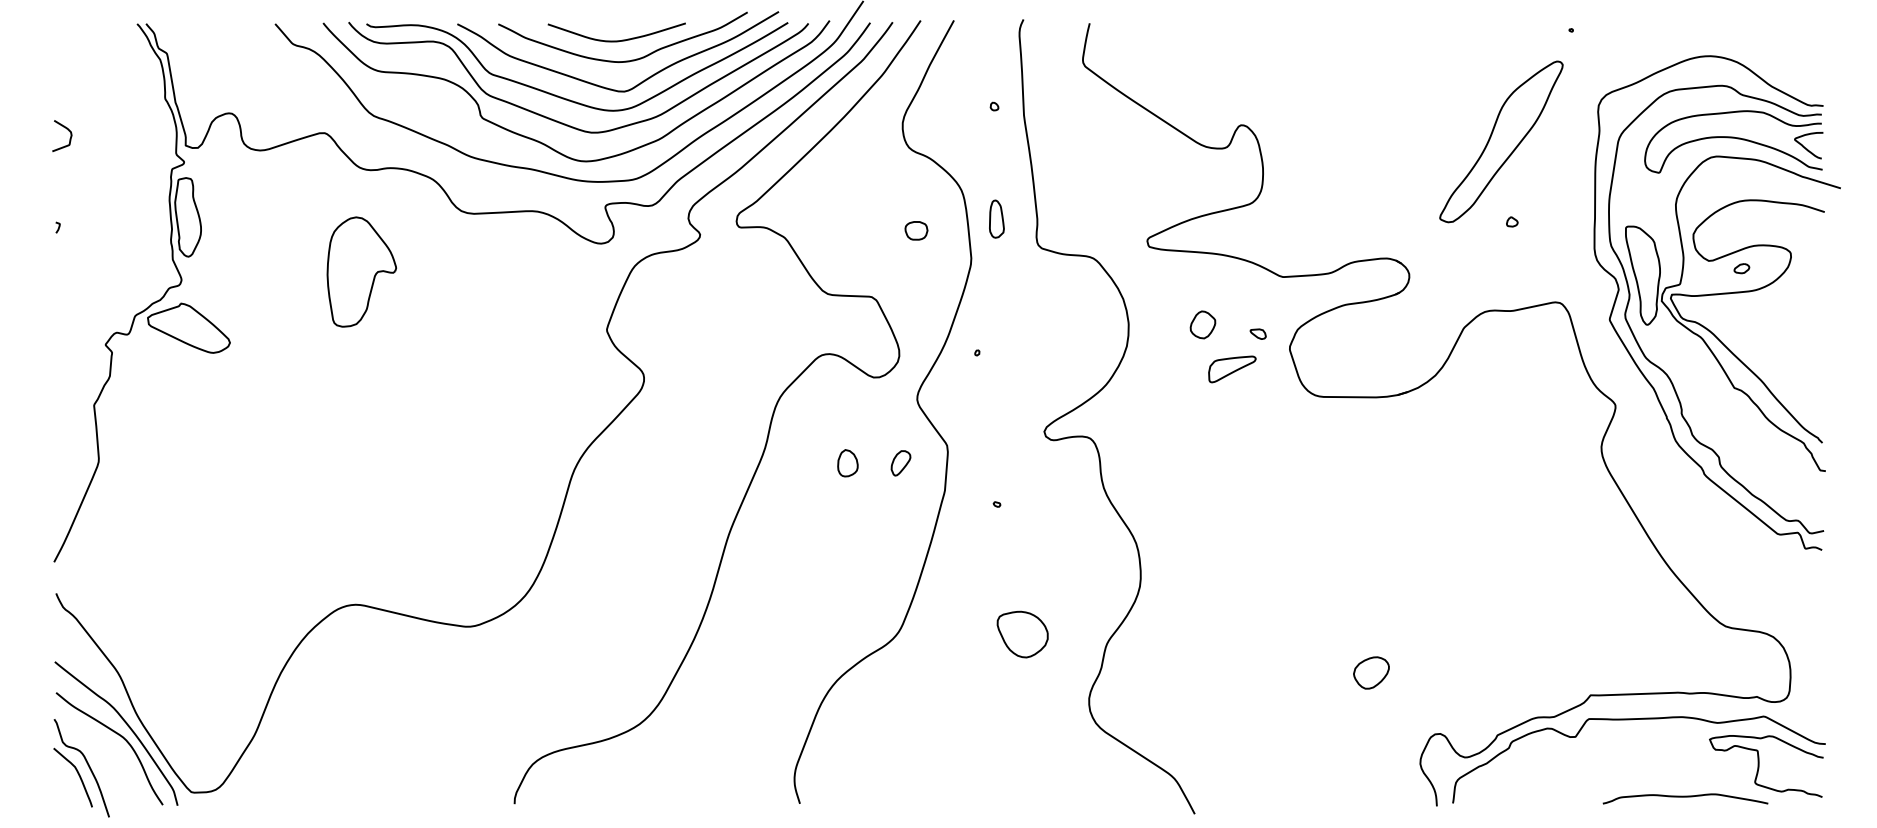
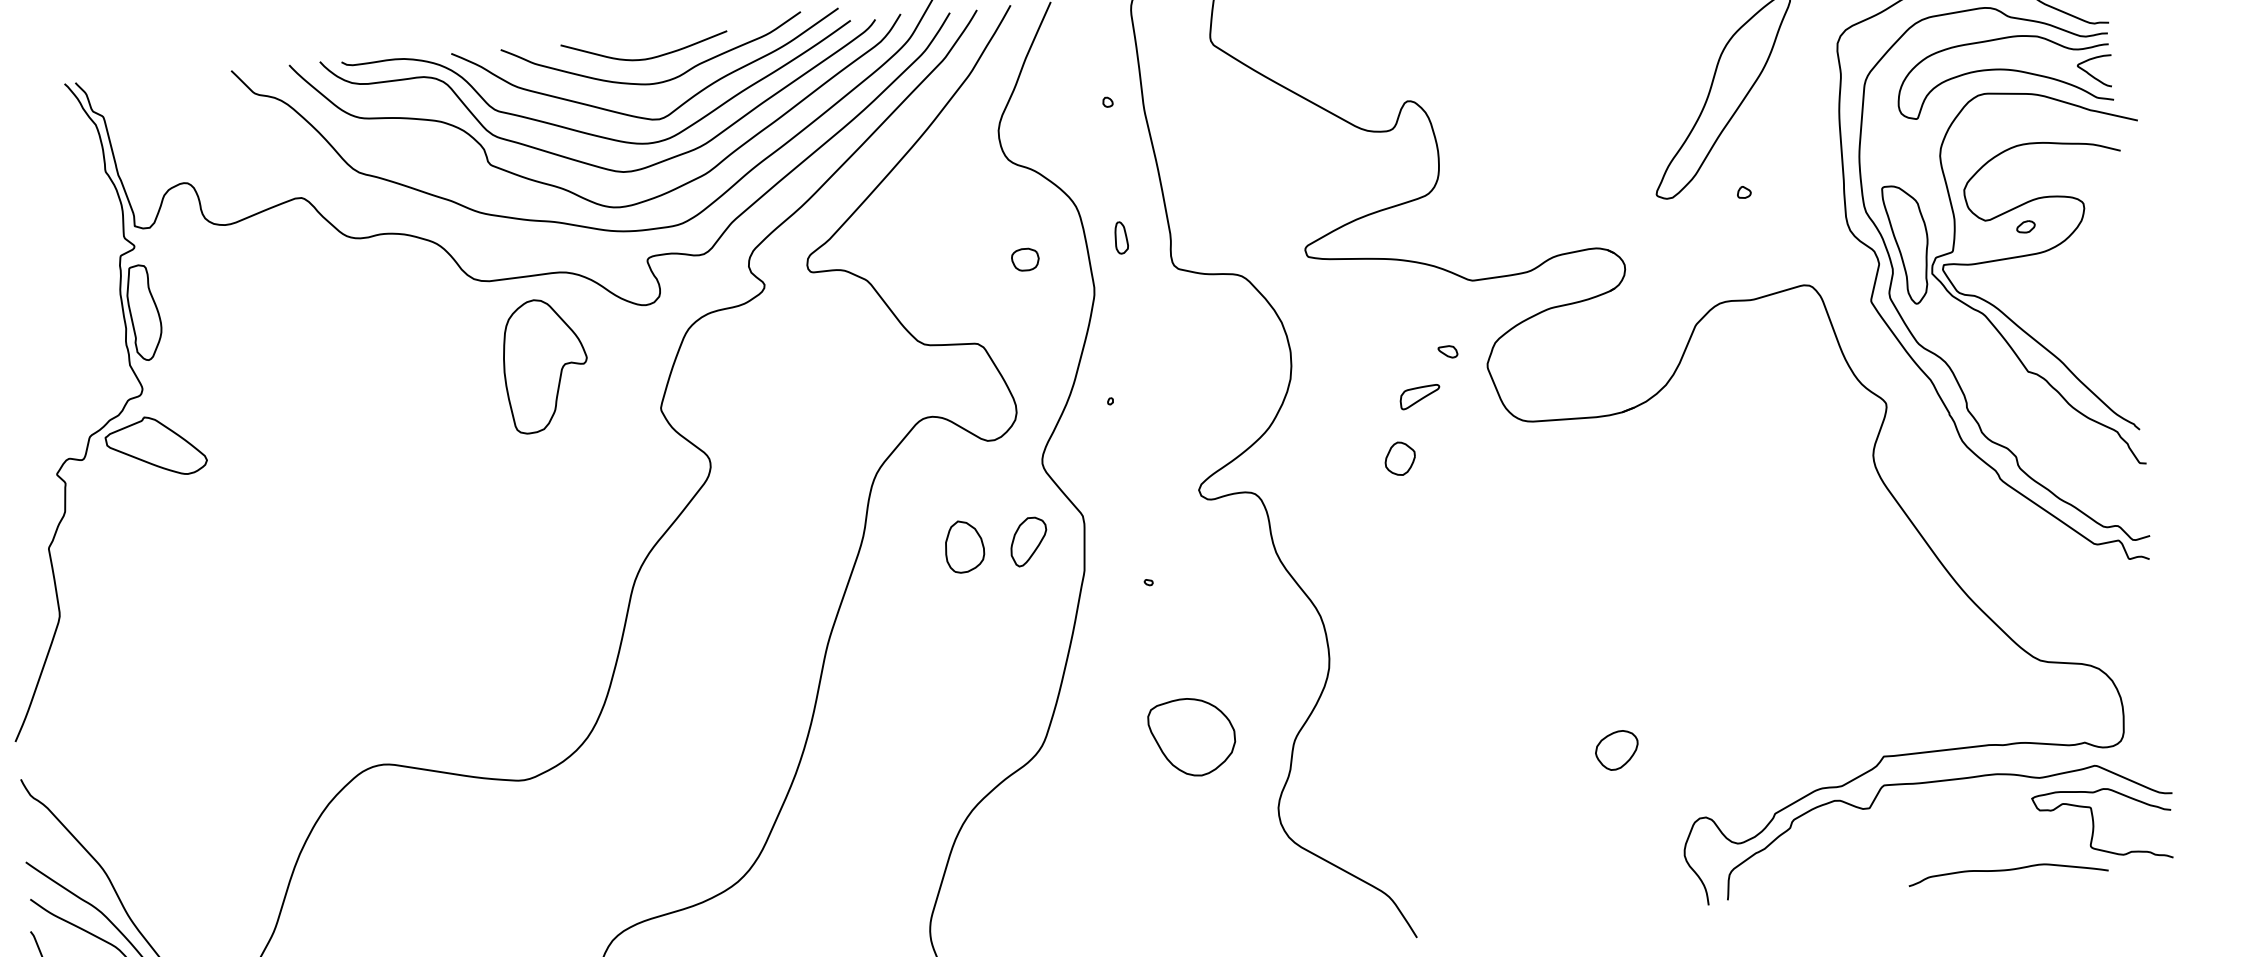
part: (996, 218) -> (1120, 237), size x0.7
part: (361, 271) -> (545, 365), moved
part: (1202, 324) -> (1399, 458), moved
part: (1232, 369) -> (1420, 397), size x0.7
part: (847, 463) -> (964, 547), size x1.6
part: (900, 463) -> (1028, 542), size x1.6
part: (1022, 634) -> (1191, 737), size x1.4

